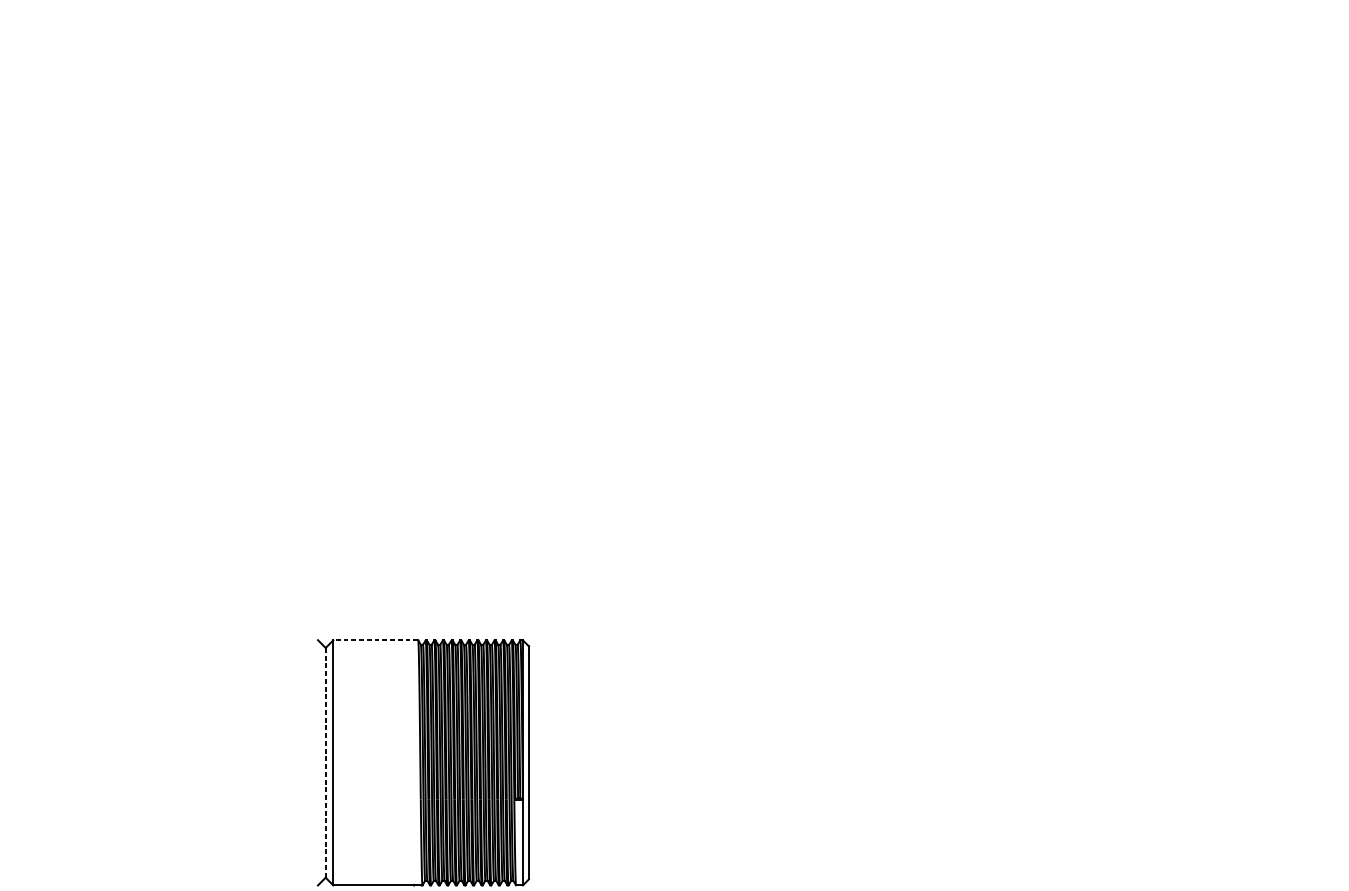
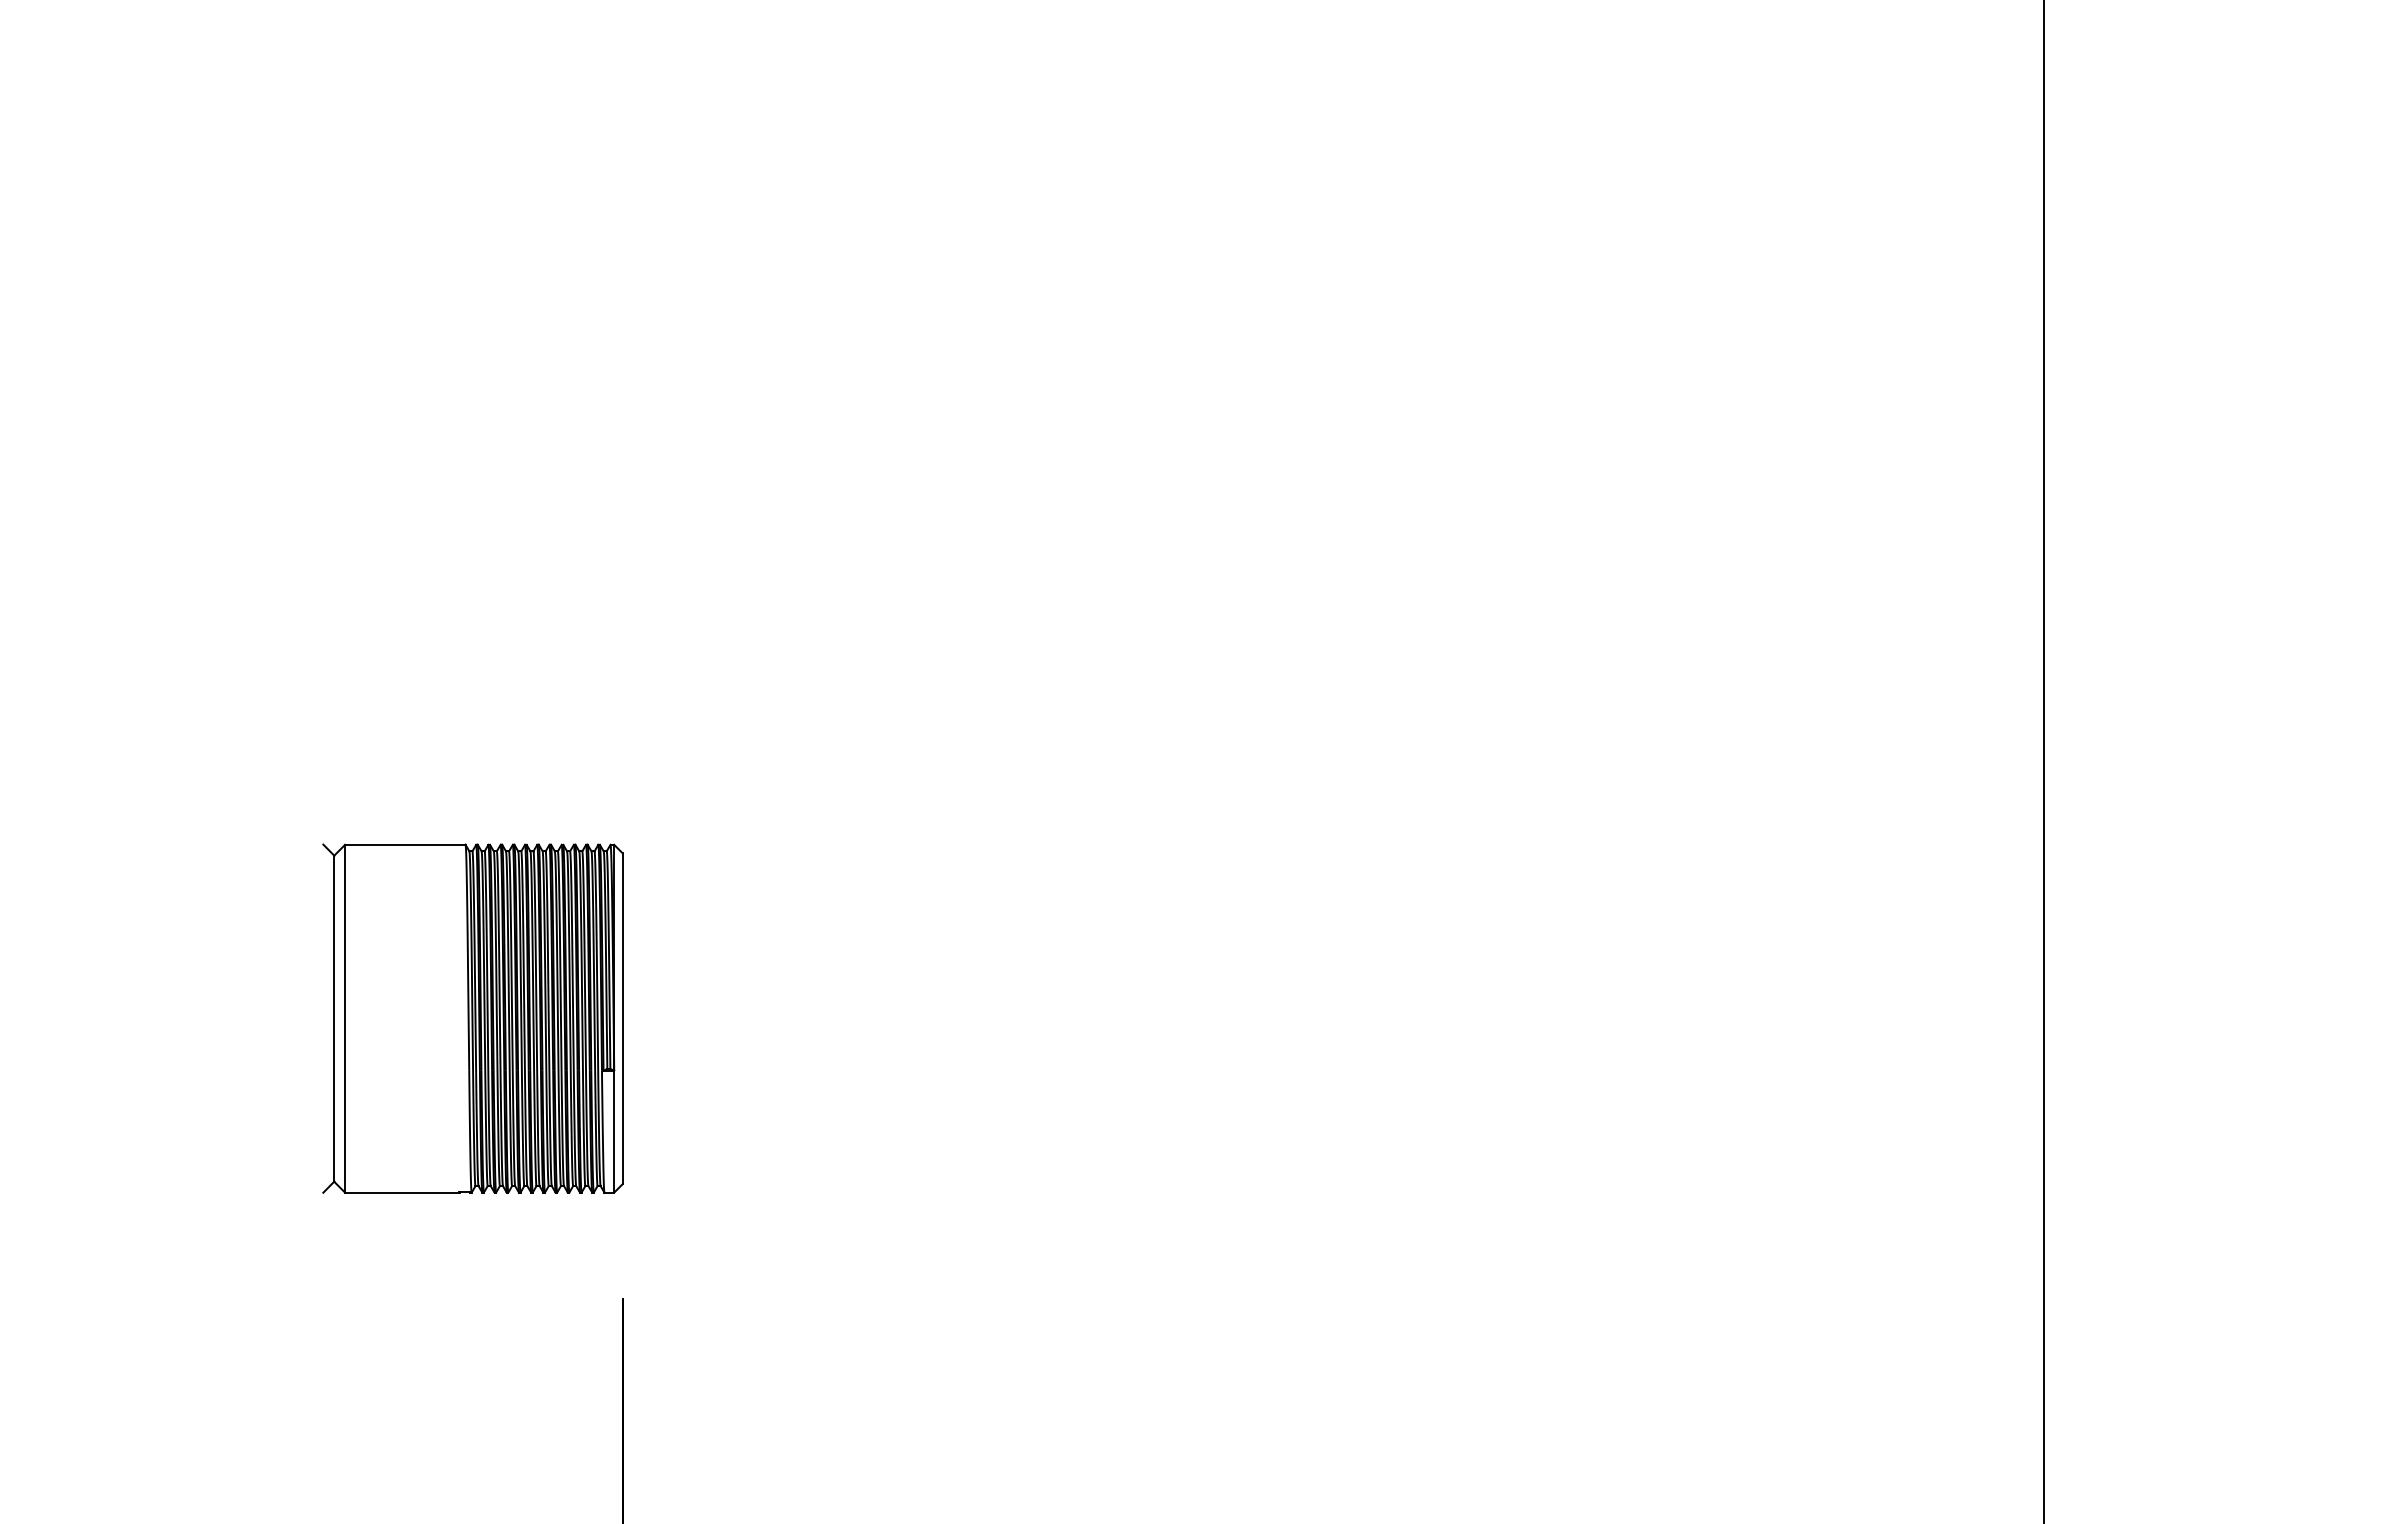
line: (375, 640) -> (404, 844), dashed -> solid
line: (325, 763) -> (334, 1019), dashed -> solid

